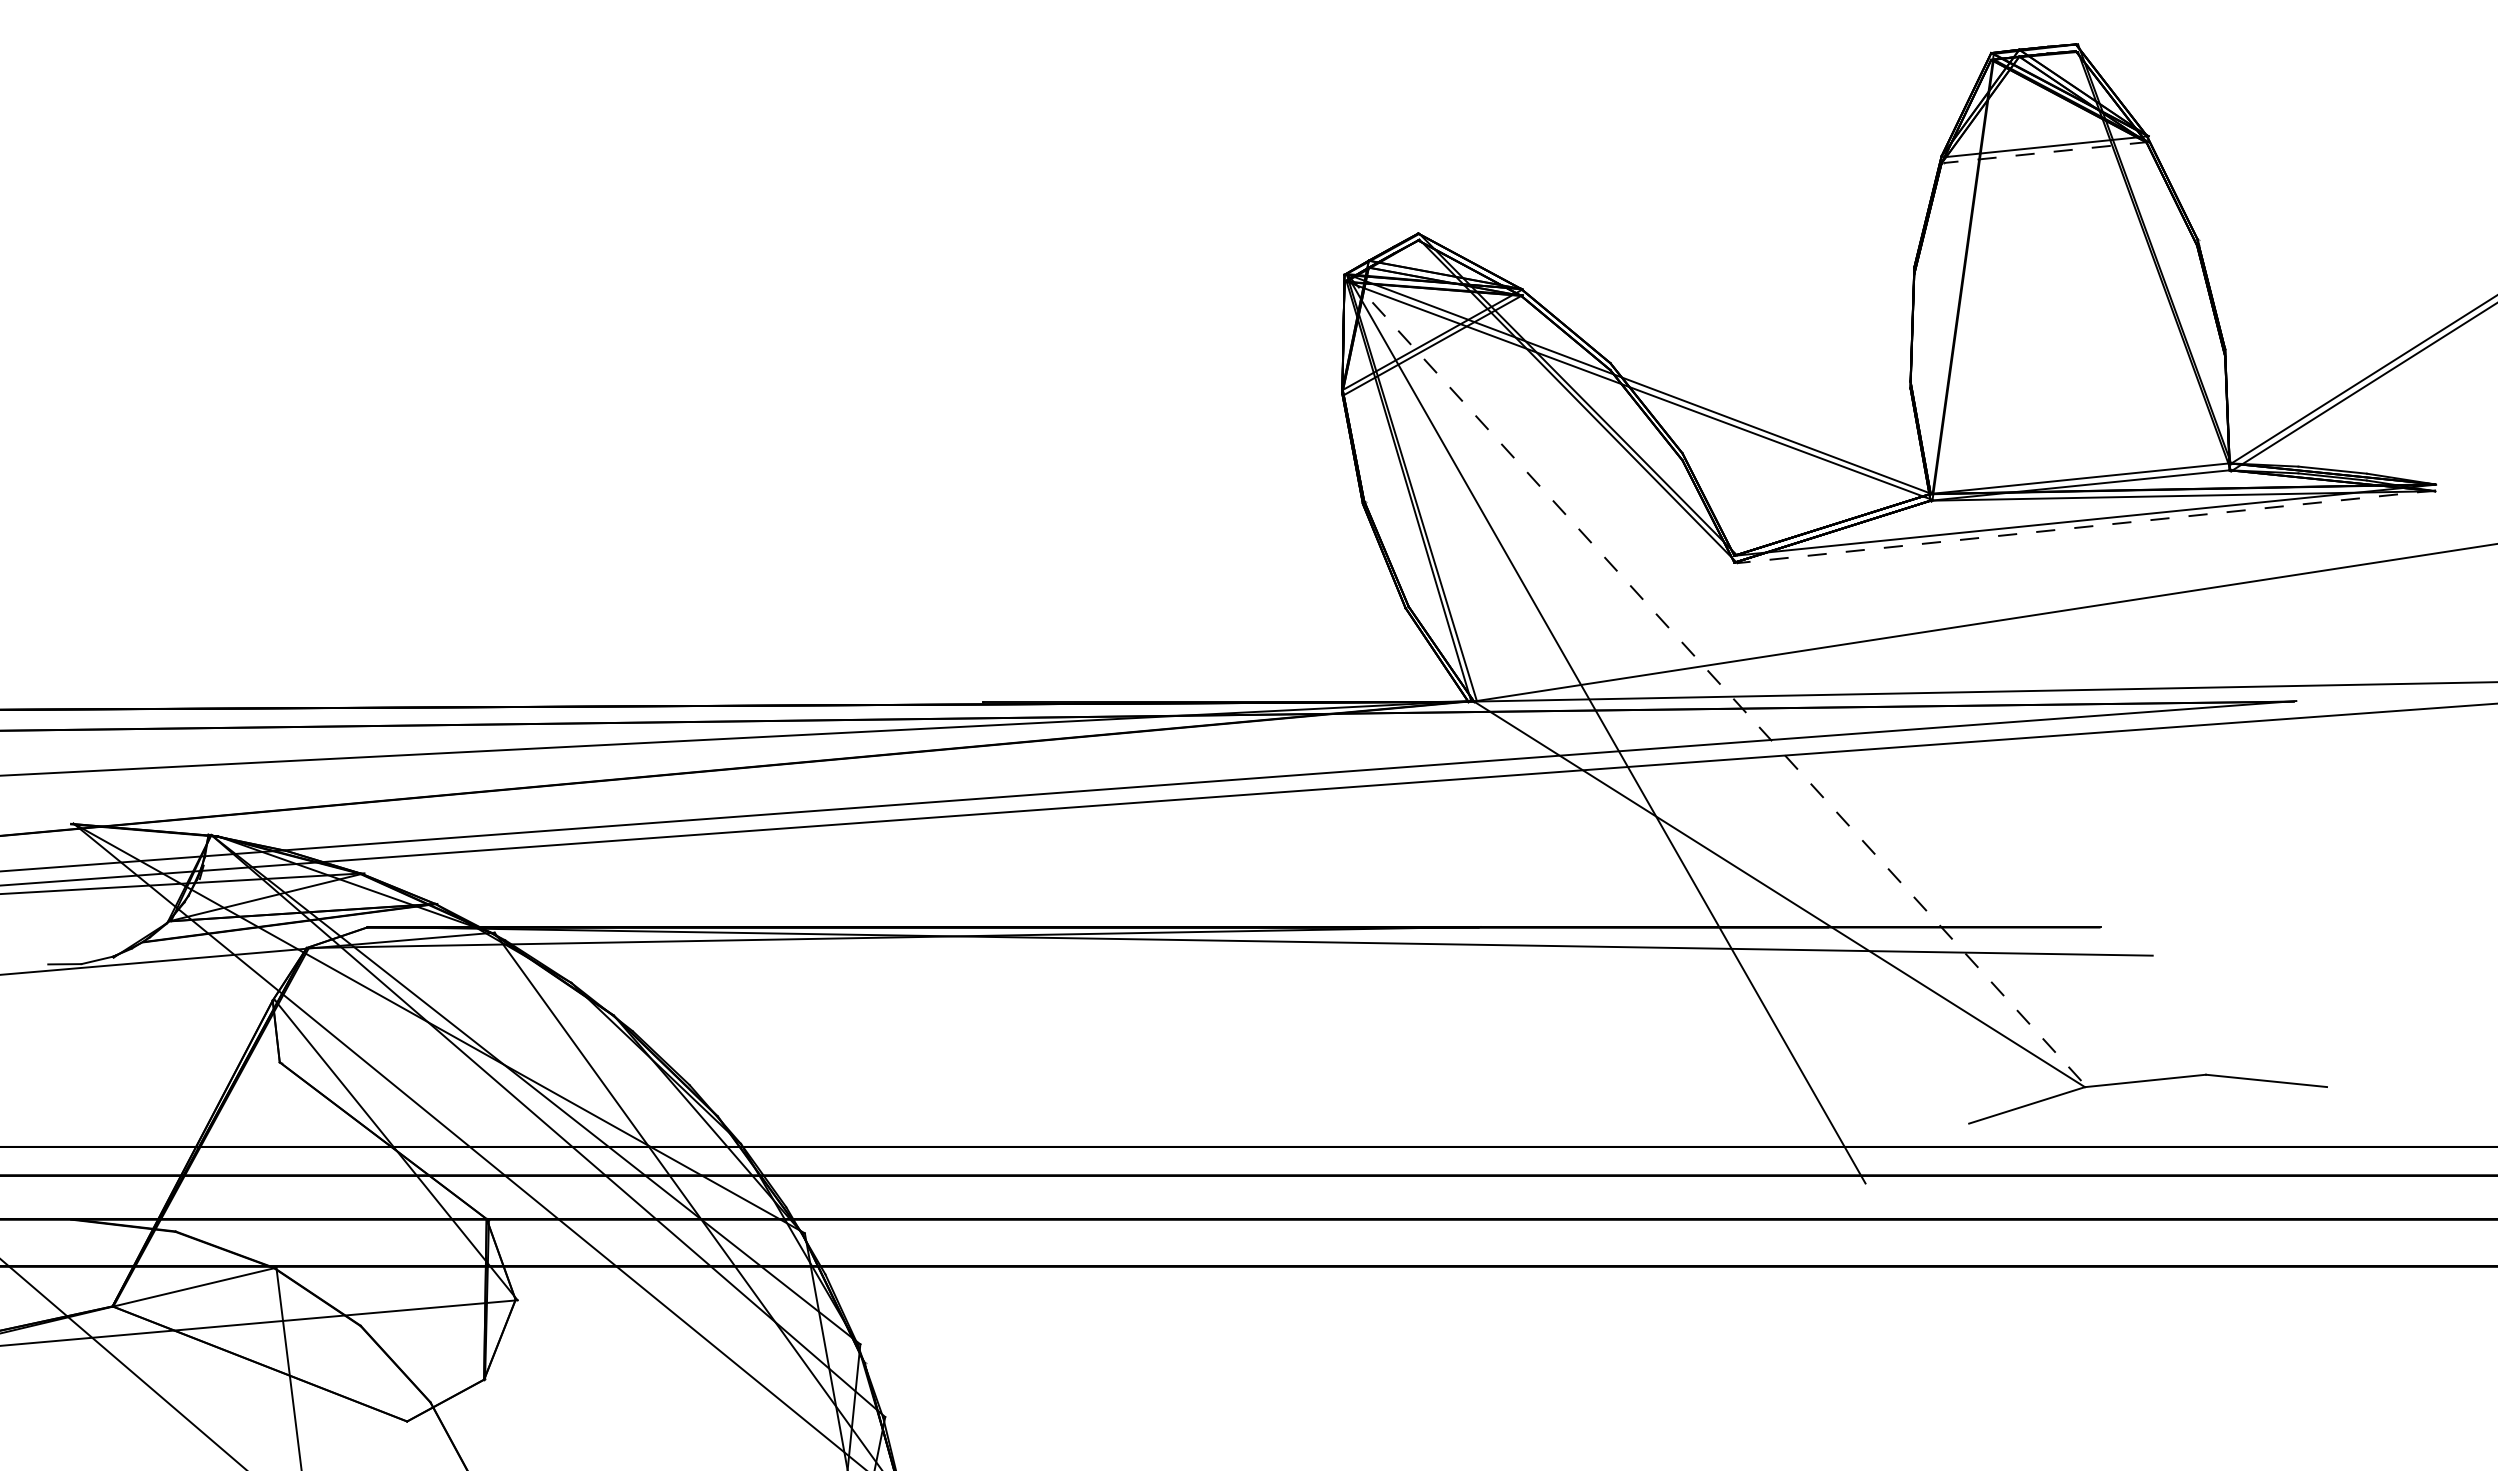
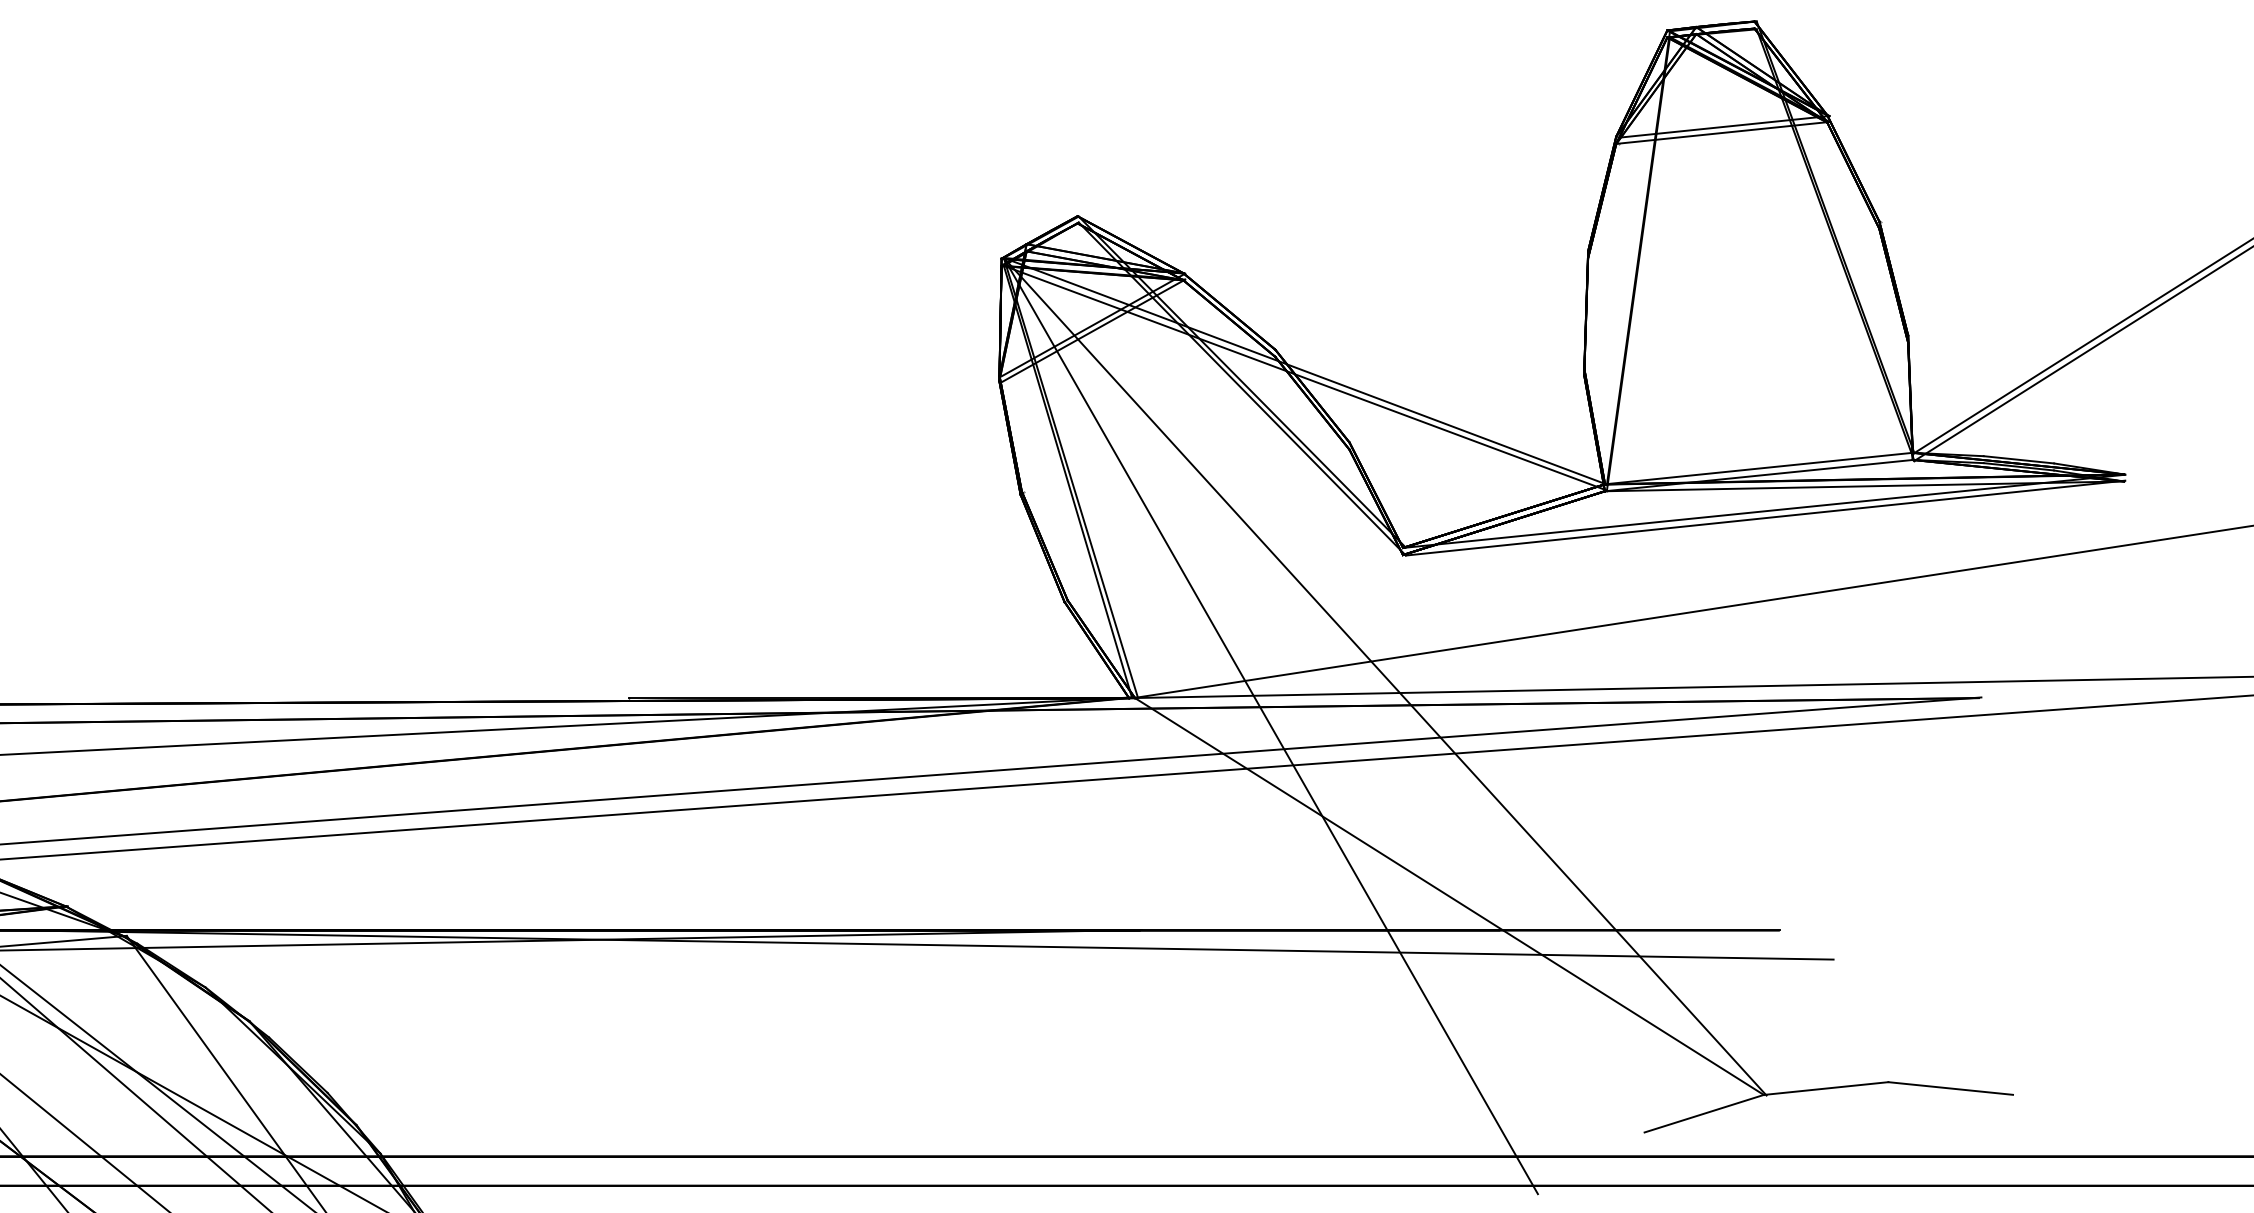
line: (2046, 152) -> (1724, 132), dashed -> solid
line: (2086, 526) -> (1765, 517), dashed -> solid
line: (1717, 681) -> (1385, 677), dashed -> solid

